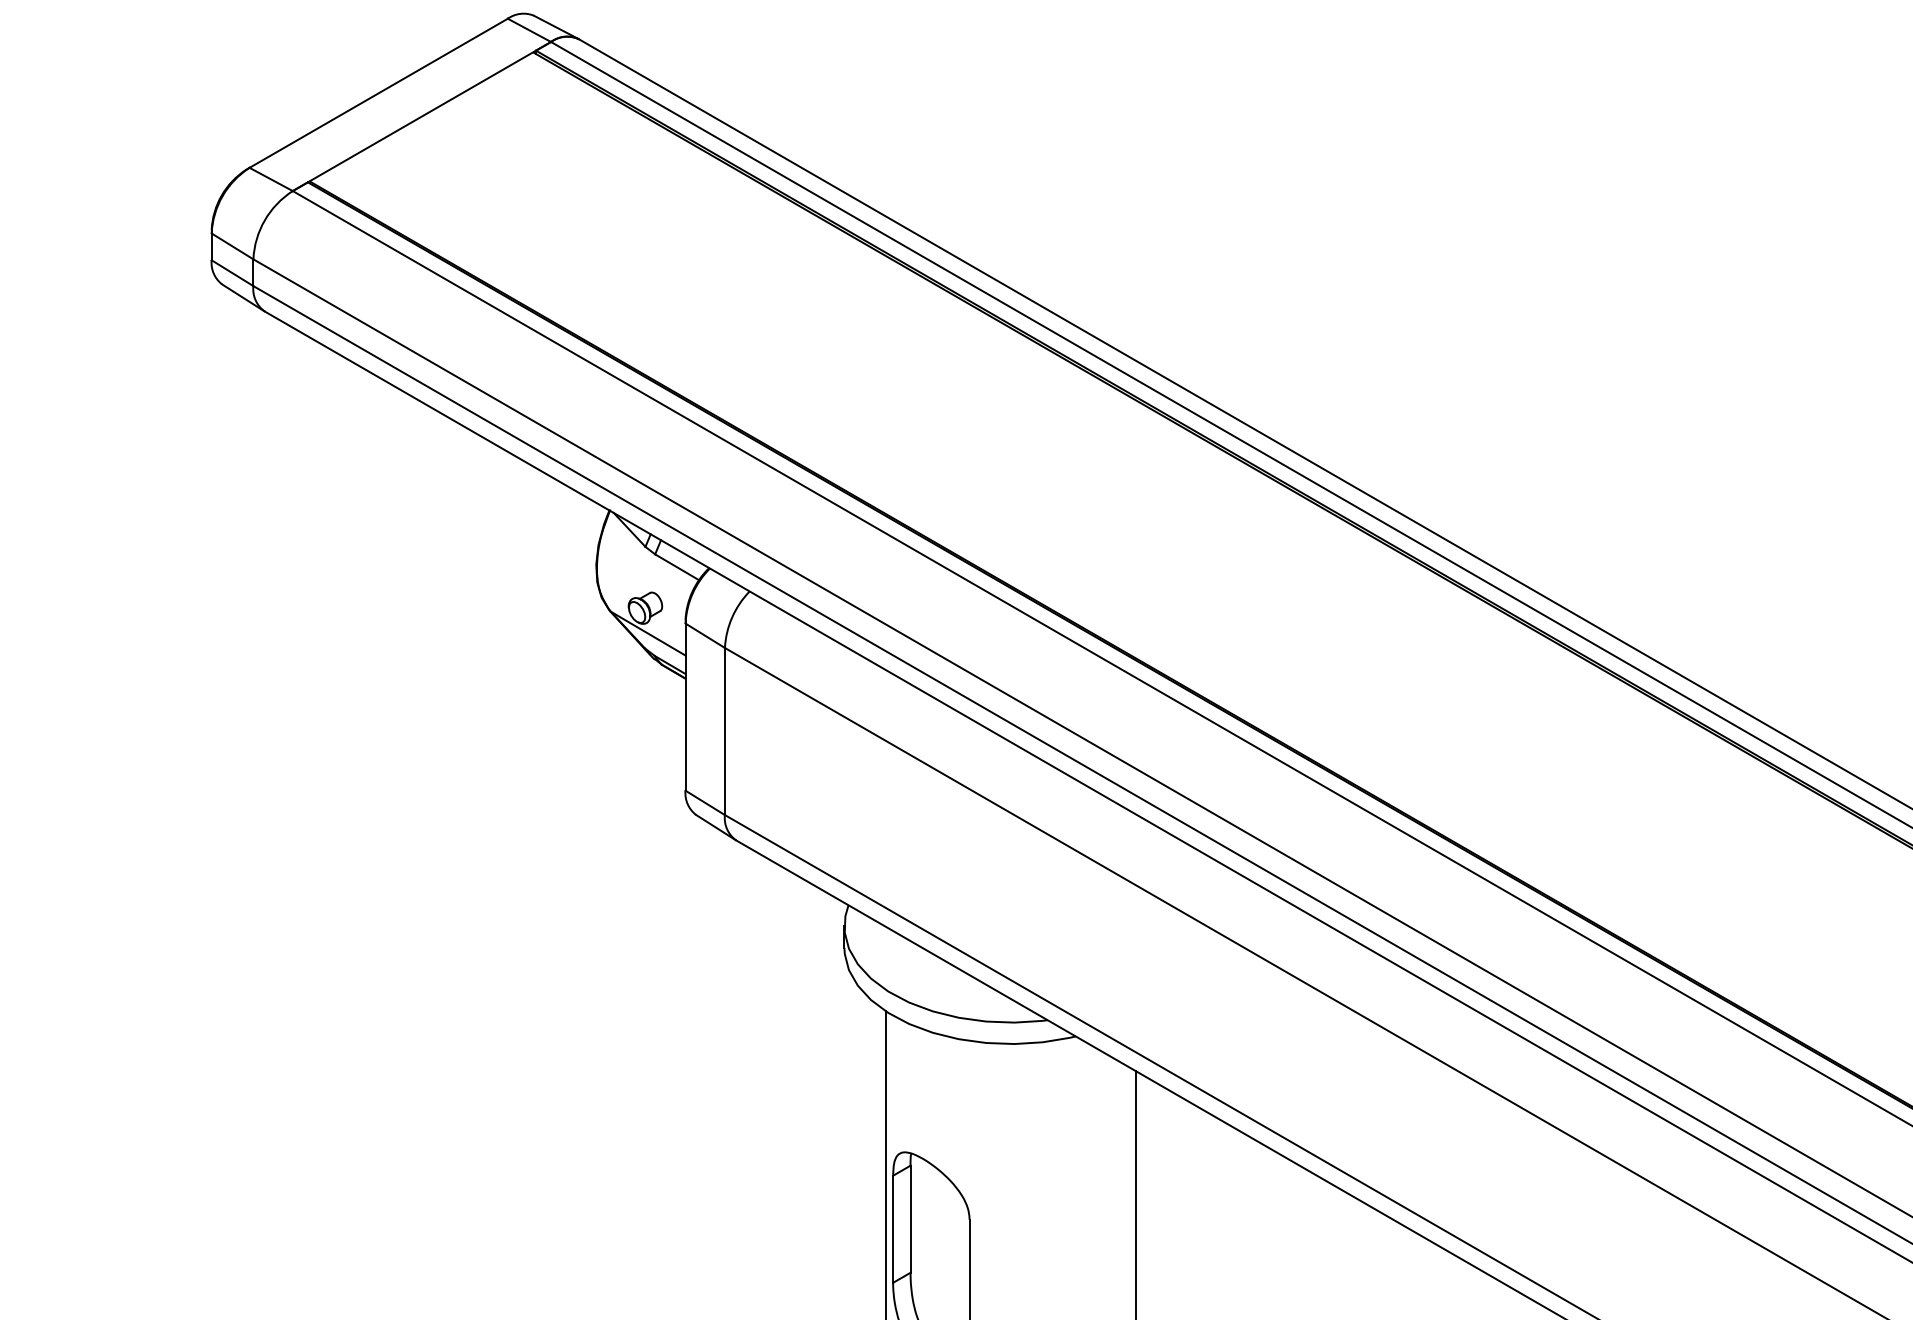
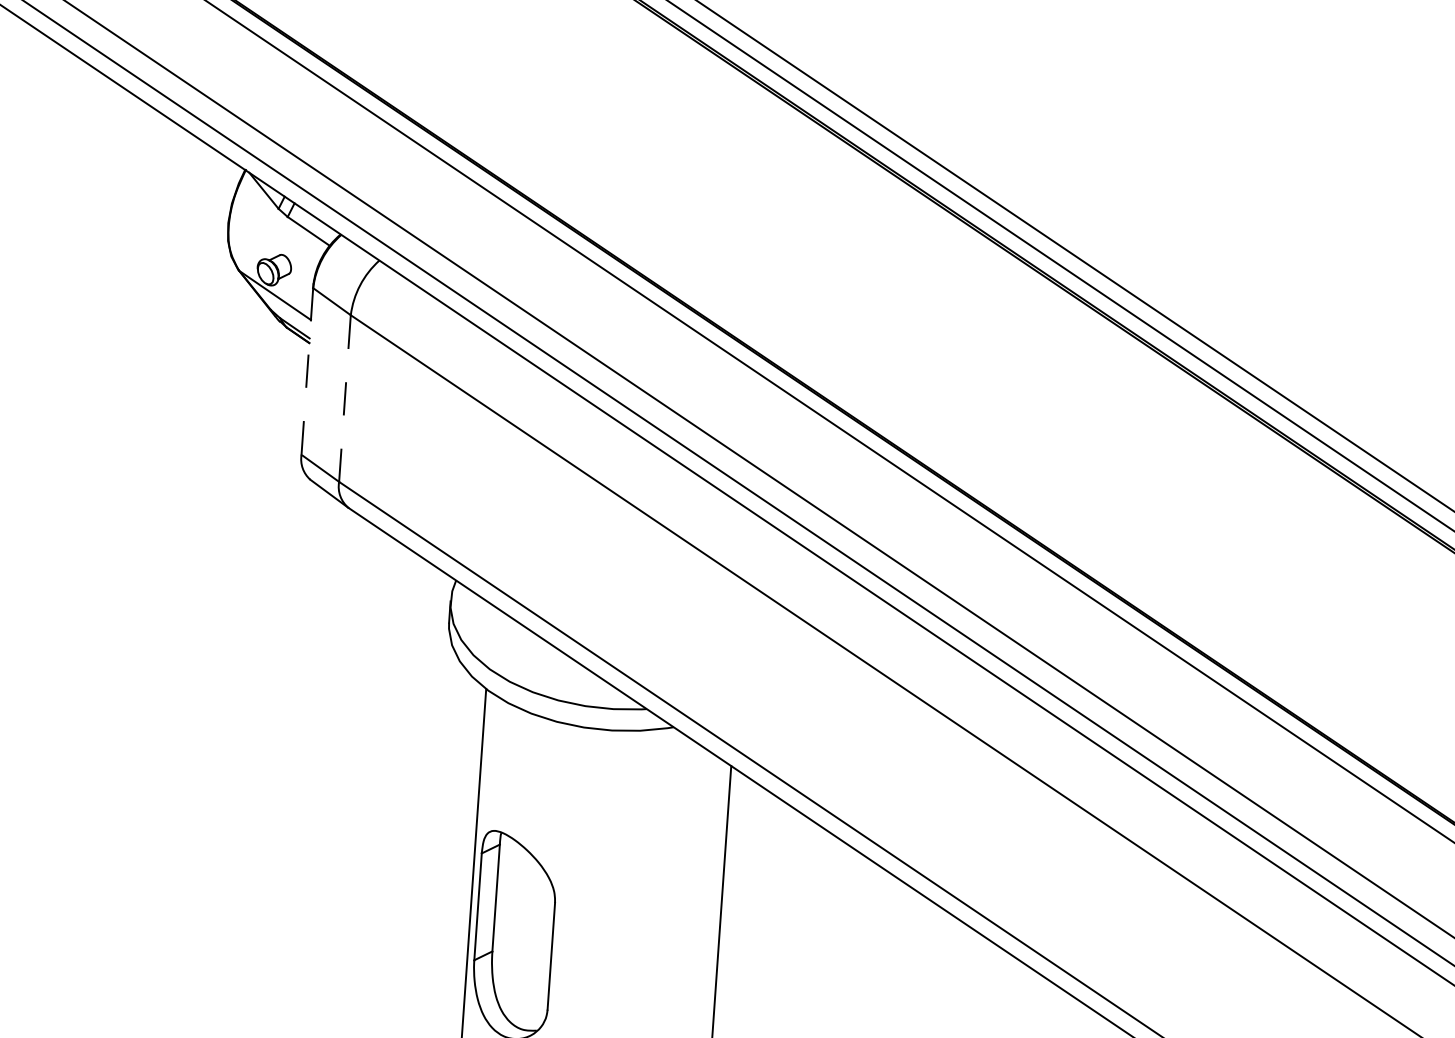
line: (685, 707) -> (307, 371), solid -> dashed
line: (724, 731) -> (344, 398), solid -> dashed

